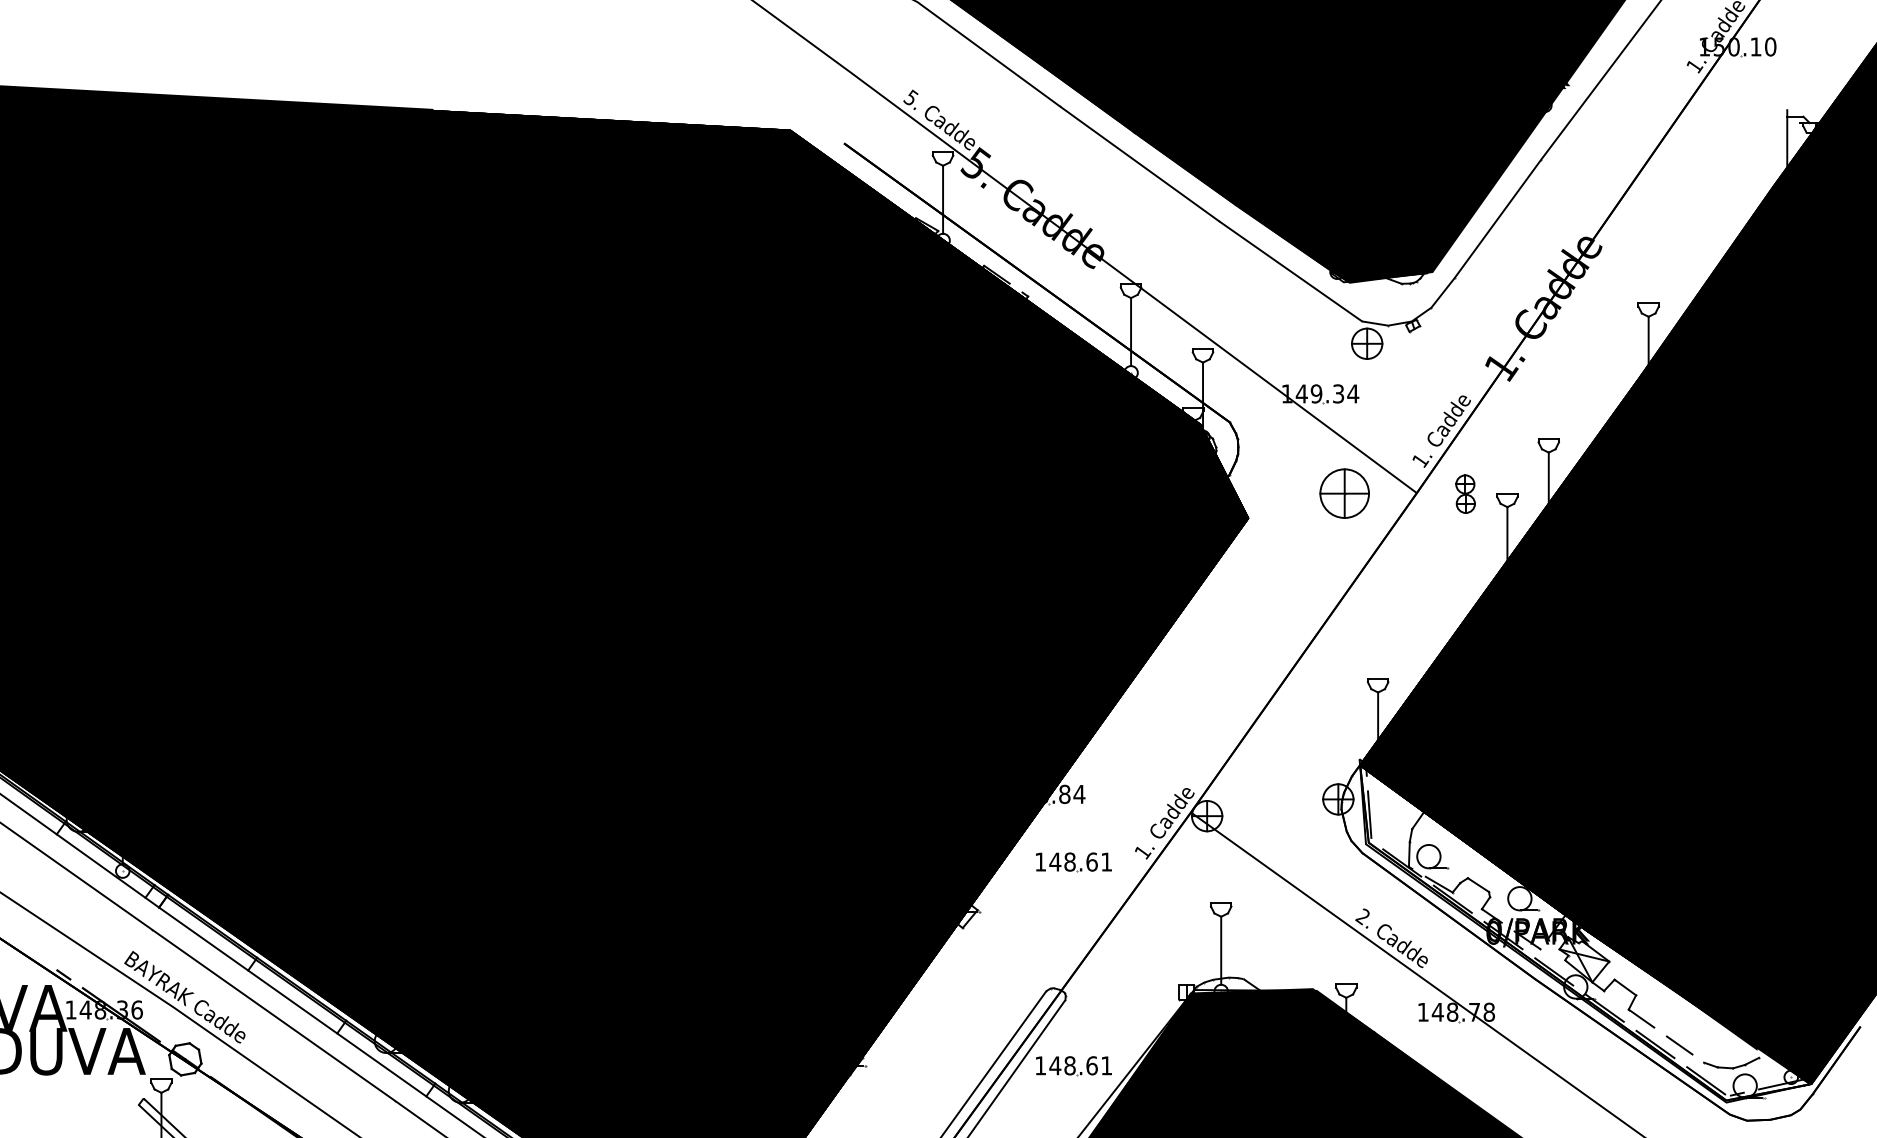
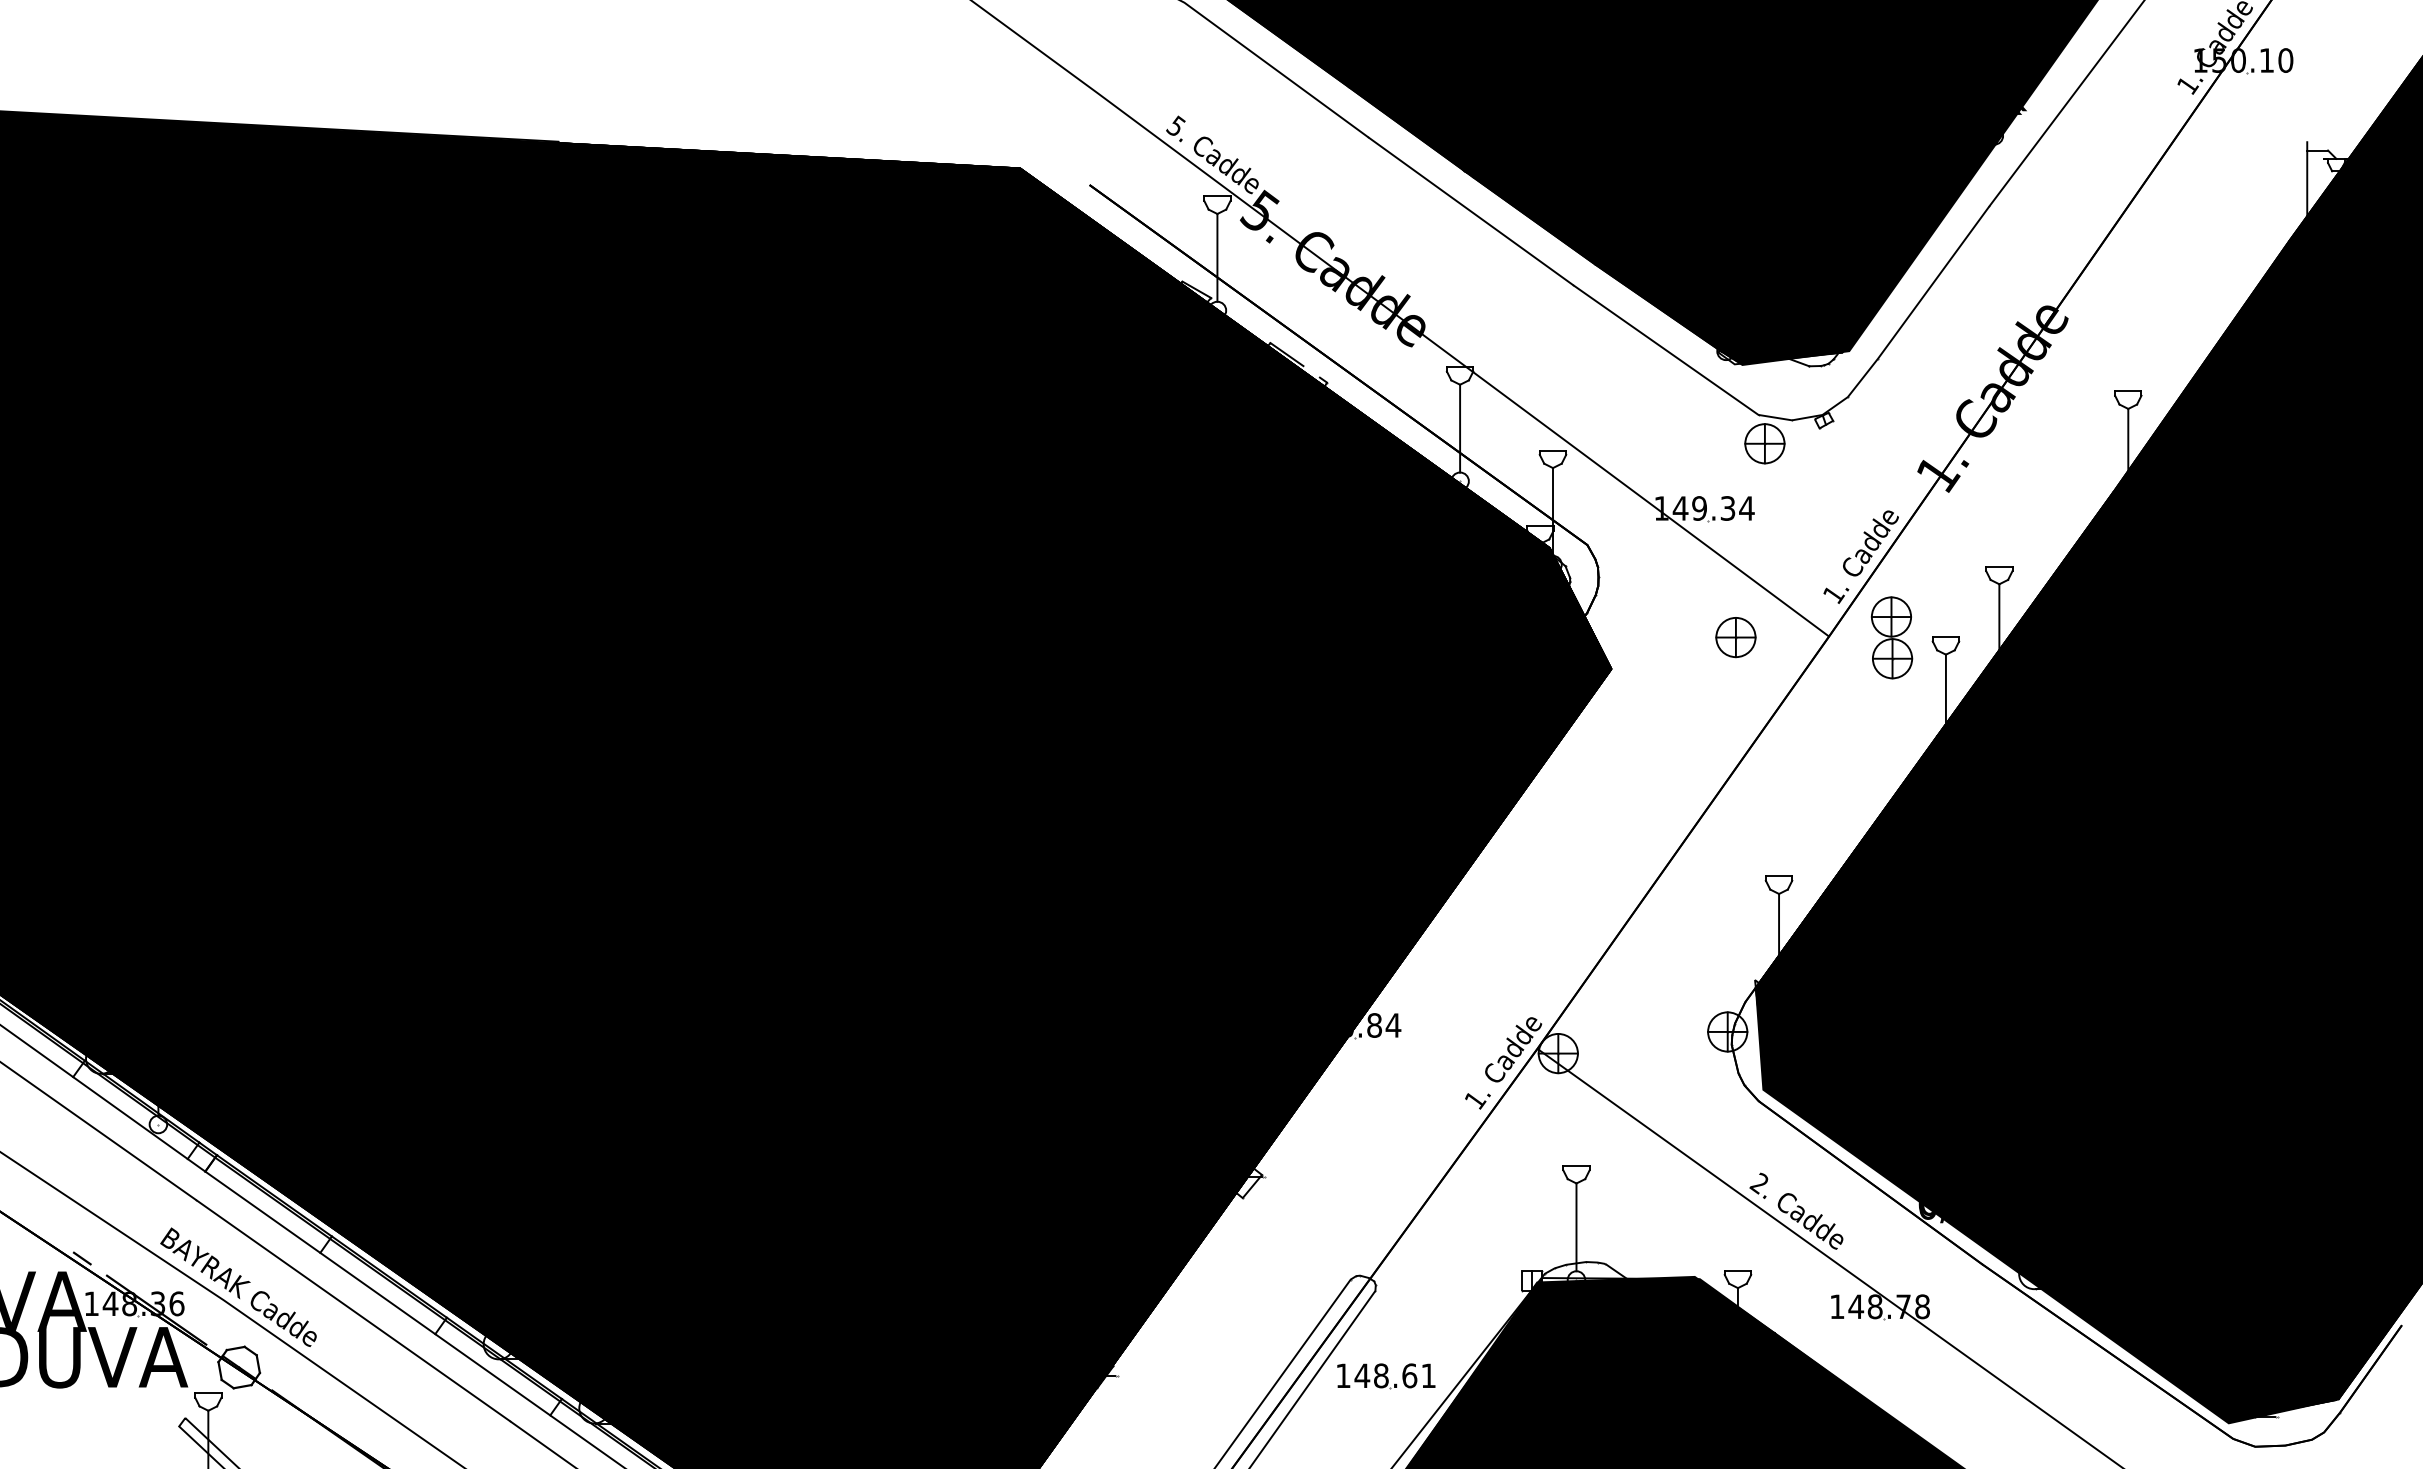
part: (1344, 493) -> (1735, 637), size x0.62
part: (1465, 493) -> (1891, 637), size x1.67
part: (1074, 862) -> (1386, 1113), removed
fill: (1585, 933) -> (2046, 1205), added

